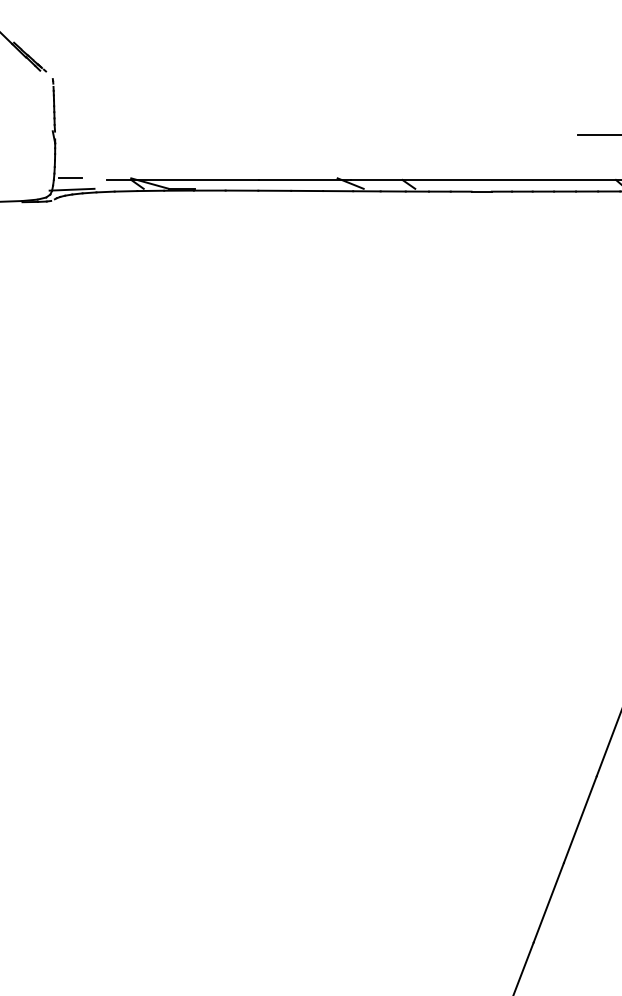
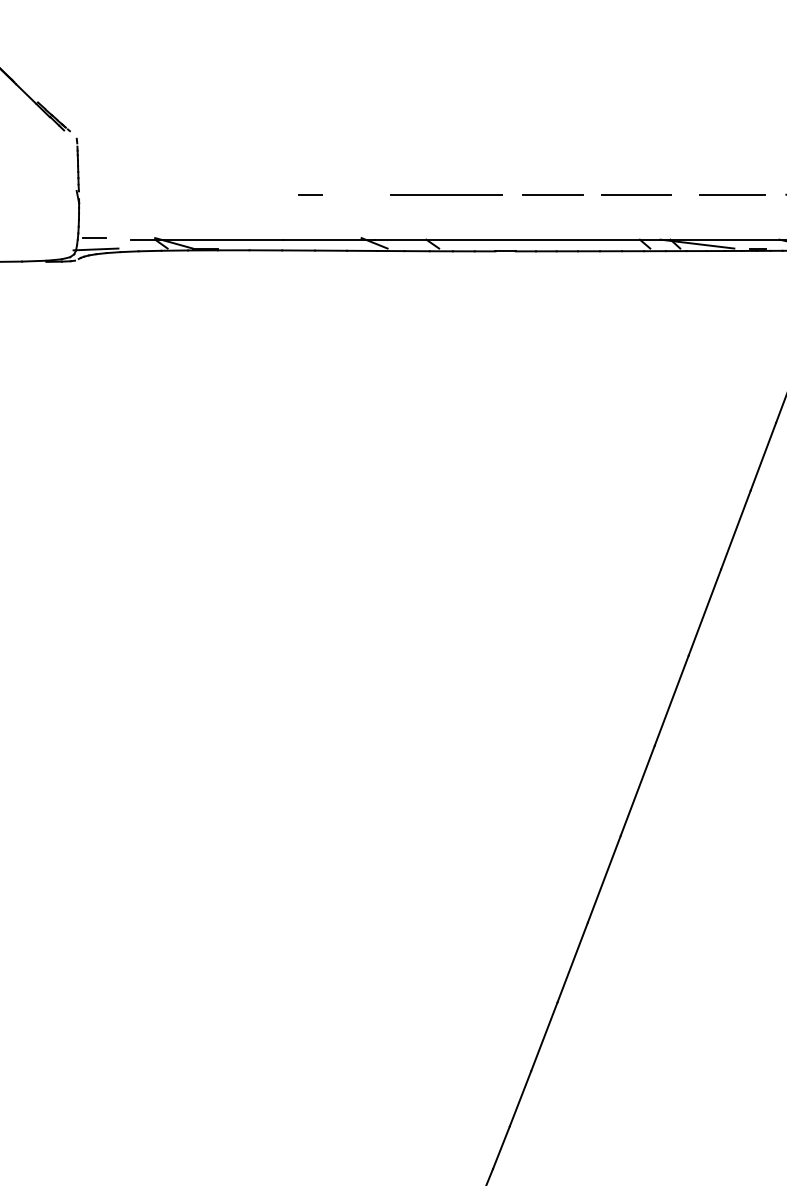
line: (286, 134) -> (310, 194), added
line: (422, 134) -> (446, 194), added
line: (529, 134) -> (553, 194), added

